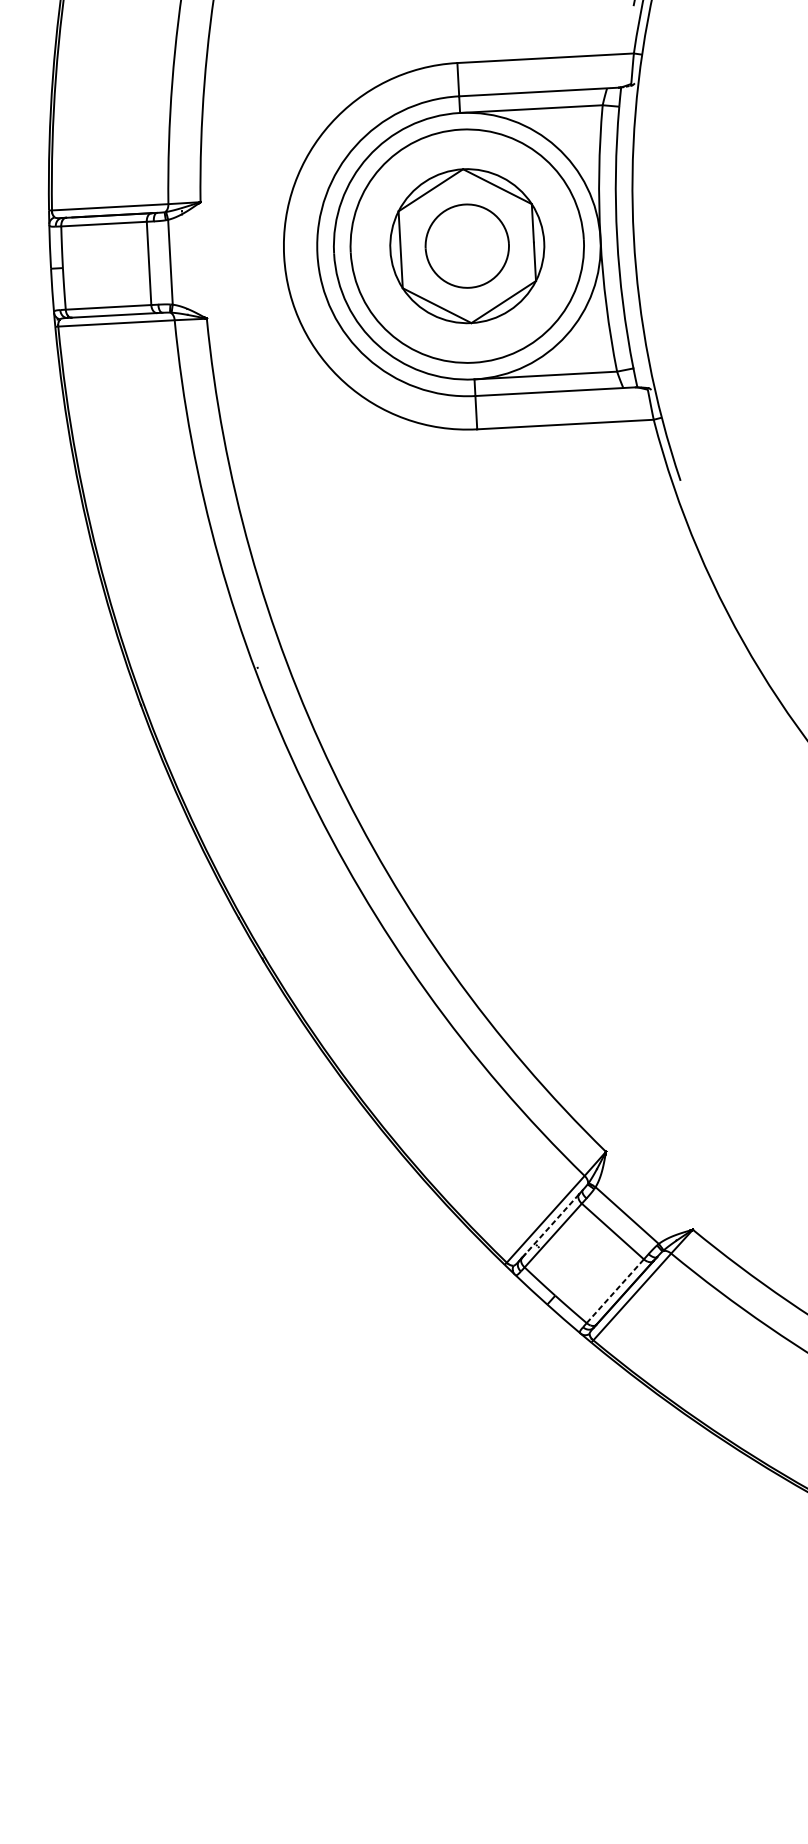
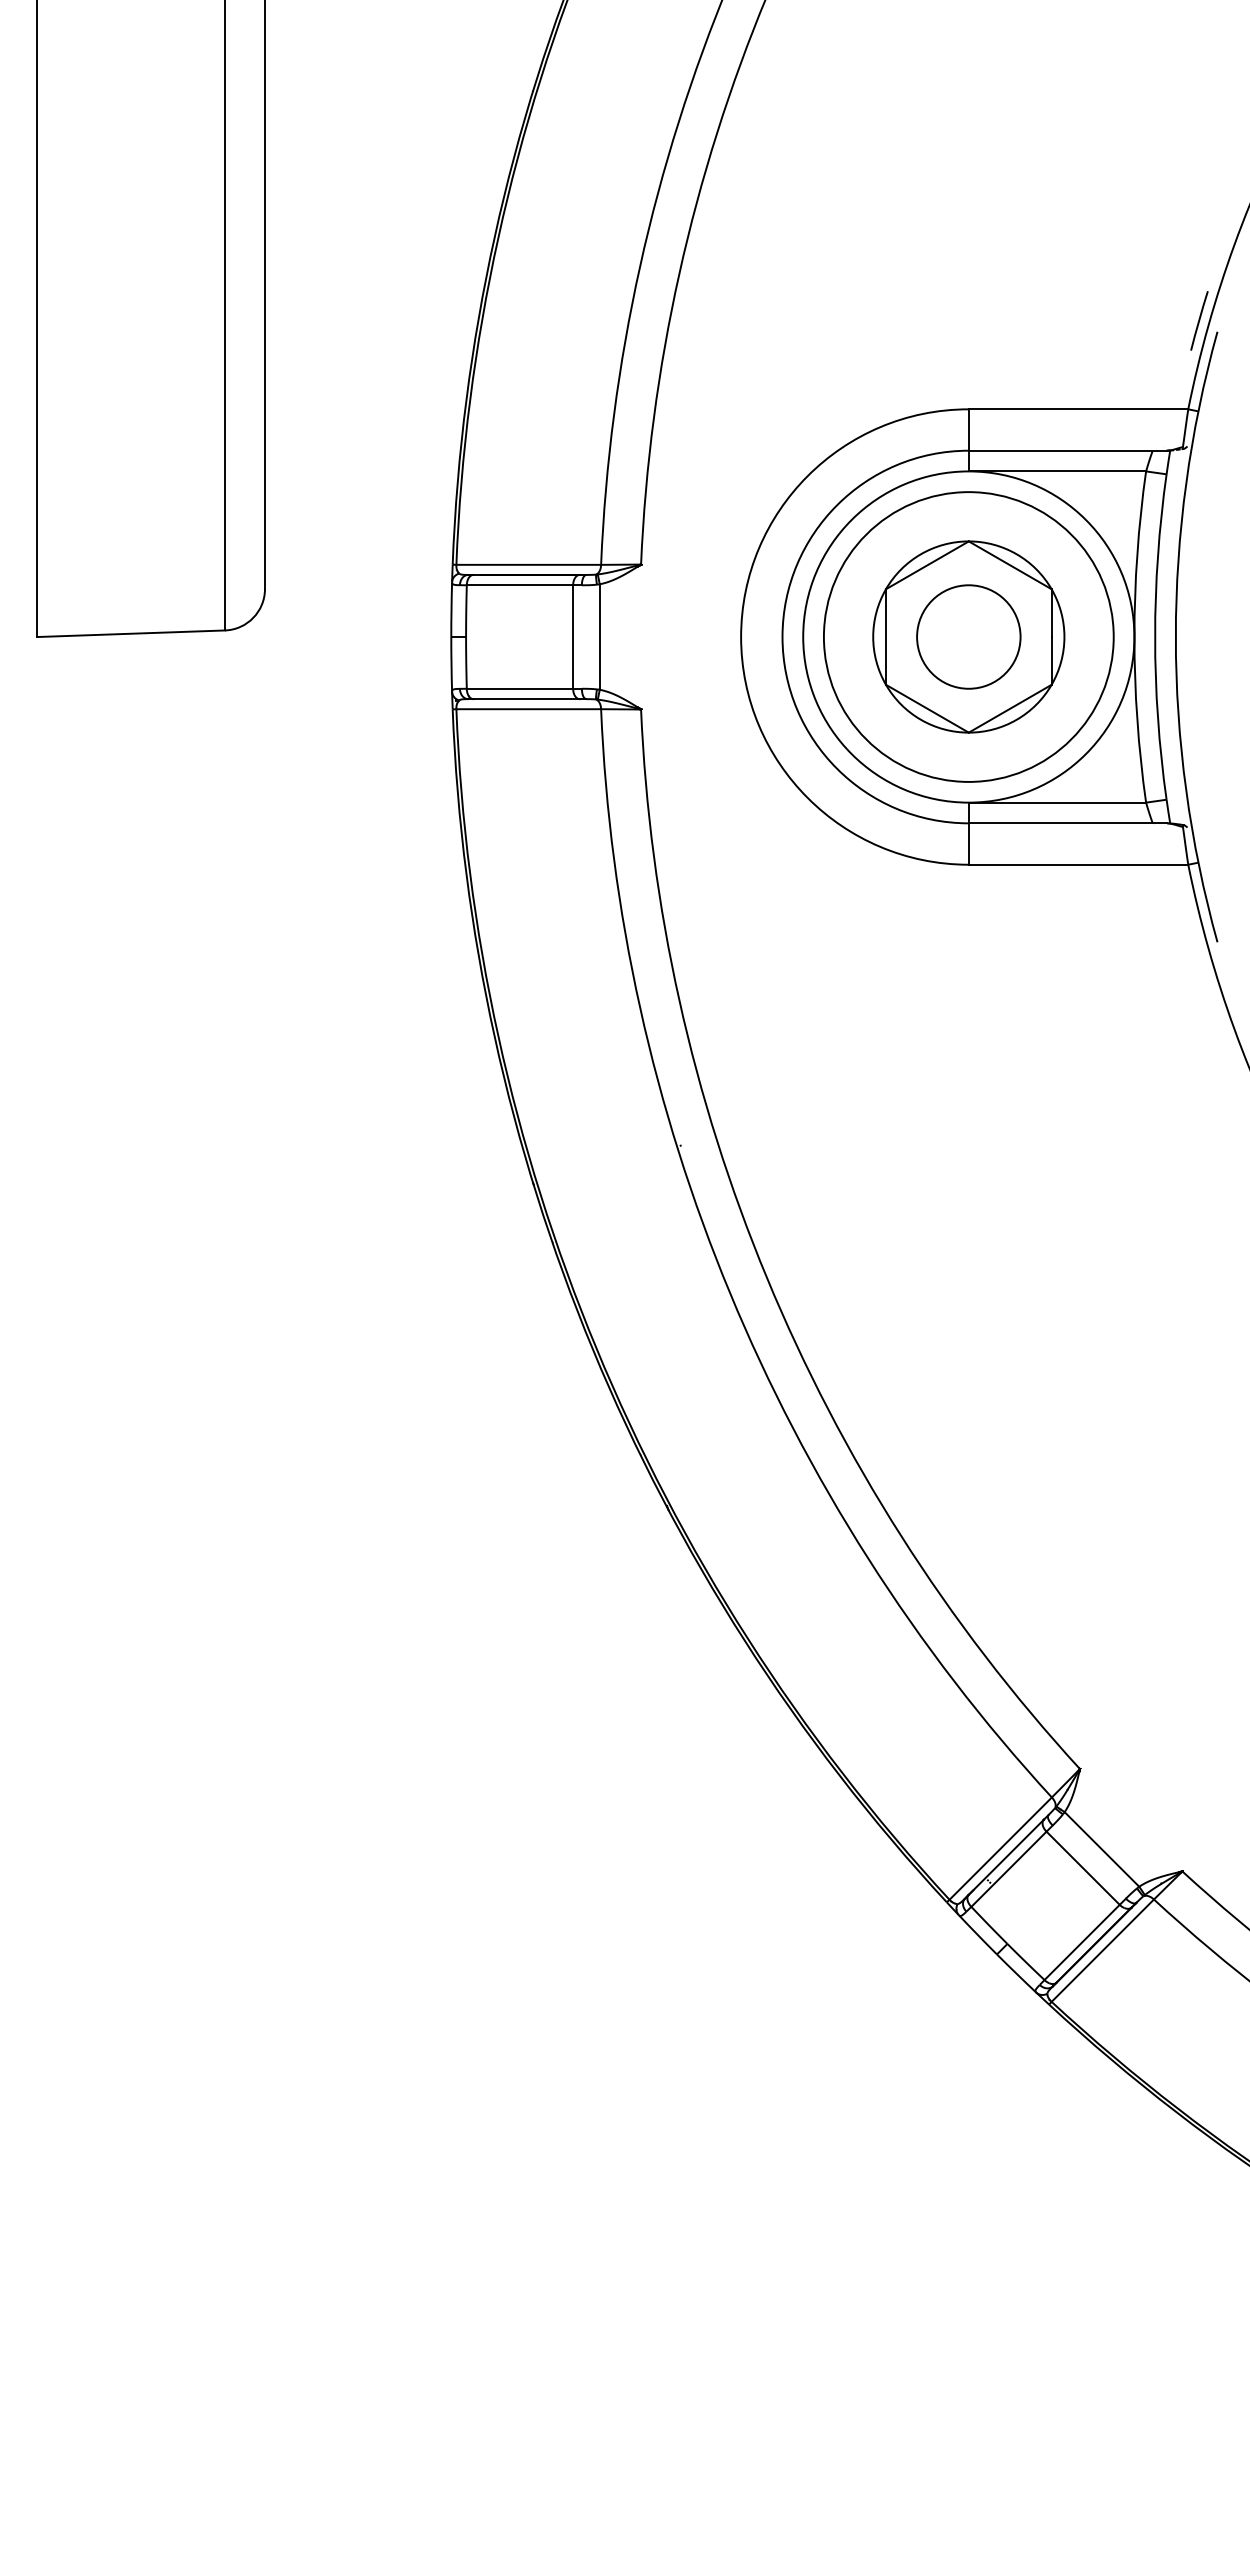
line: (549, 1226) -> (1005, 1857), dashed -> solid
line: (615, 1291) -> (1082, 1942), dashed -> solid

